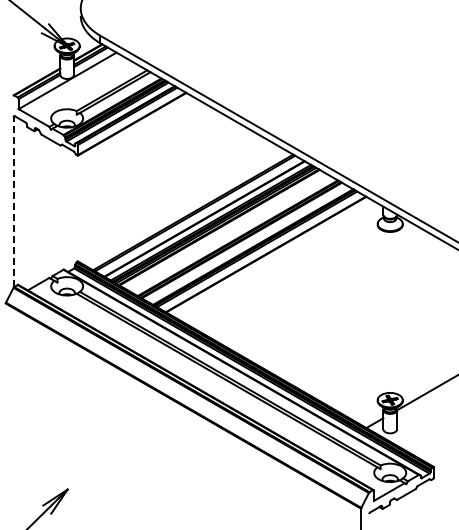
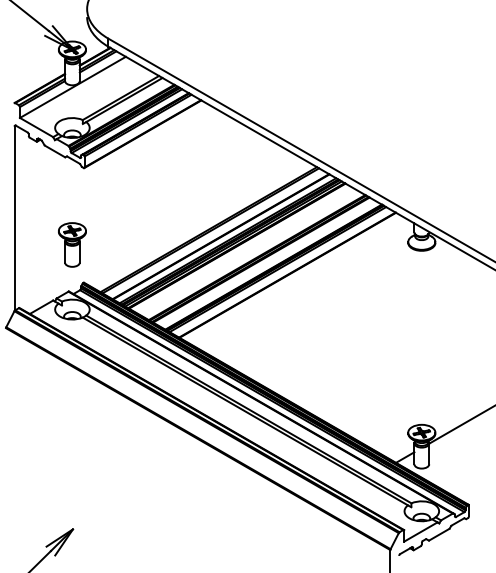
line: (13, 201) -> (14, 217), dashed -> solid
part: (66, 226) -> (71, 244), added

